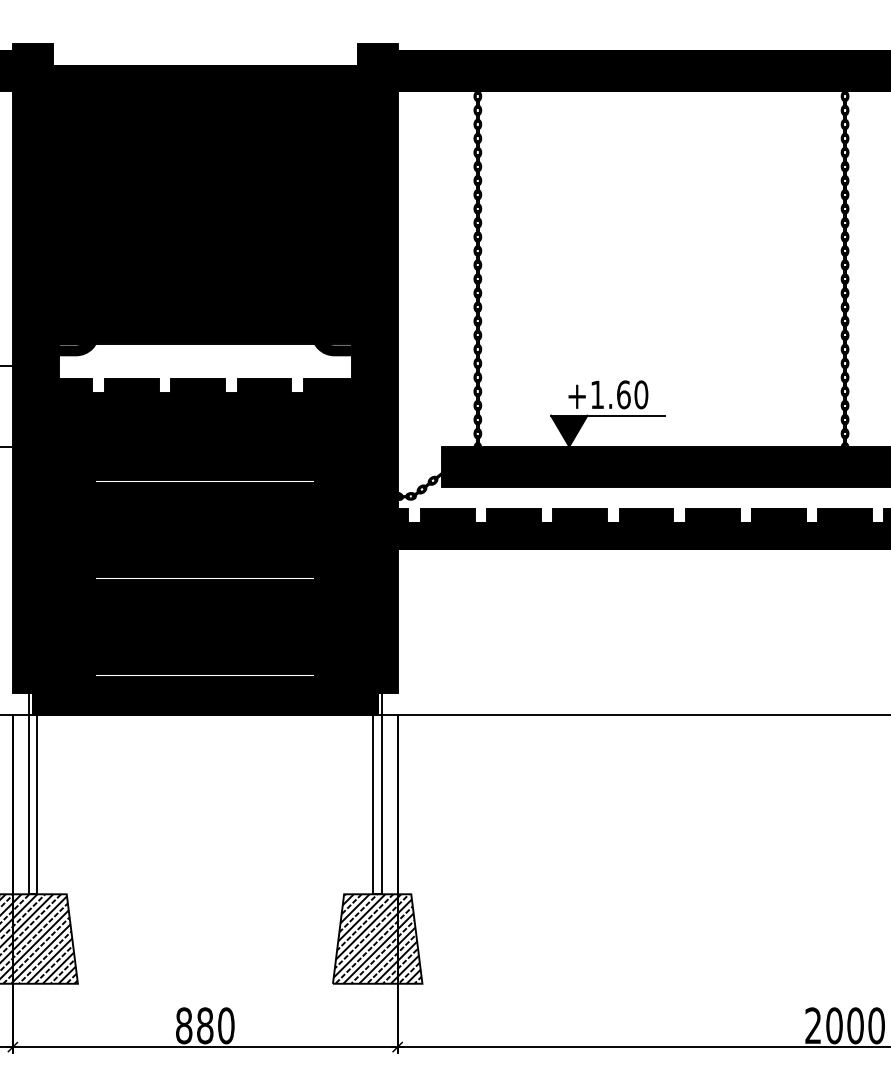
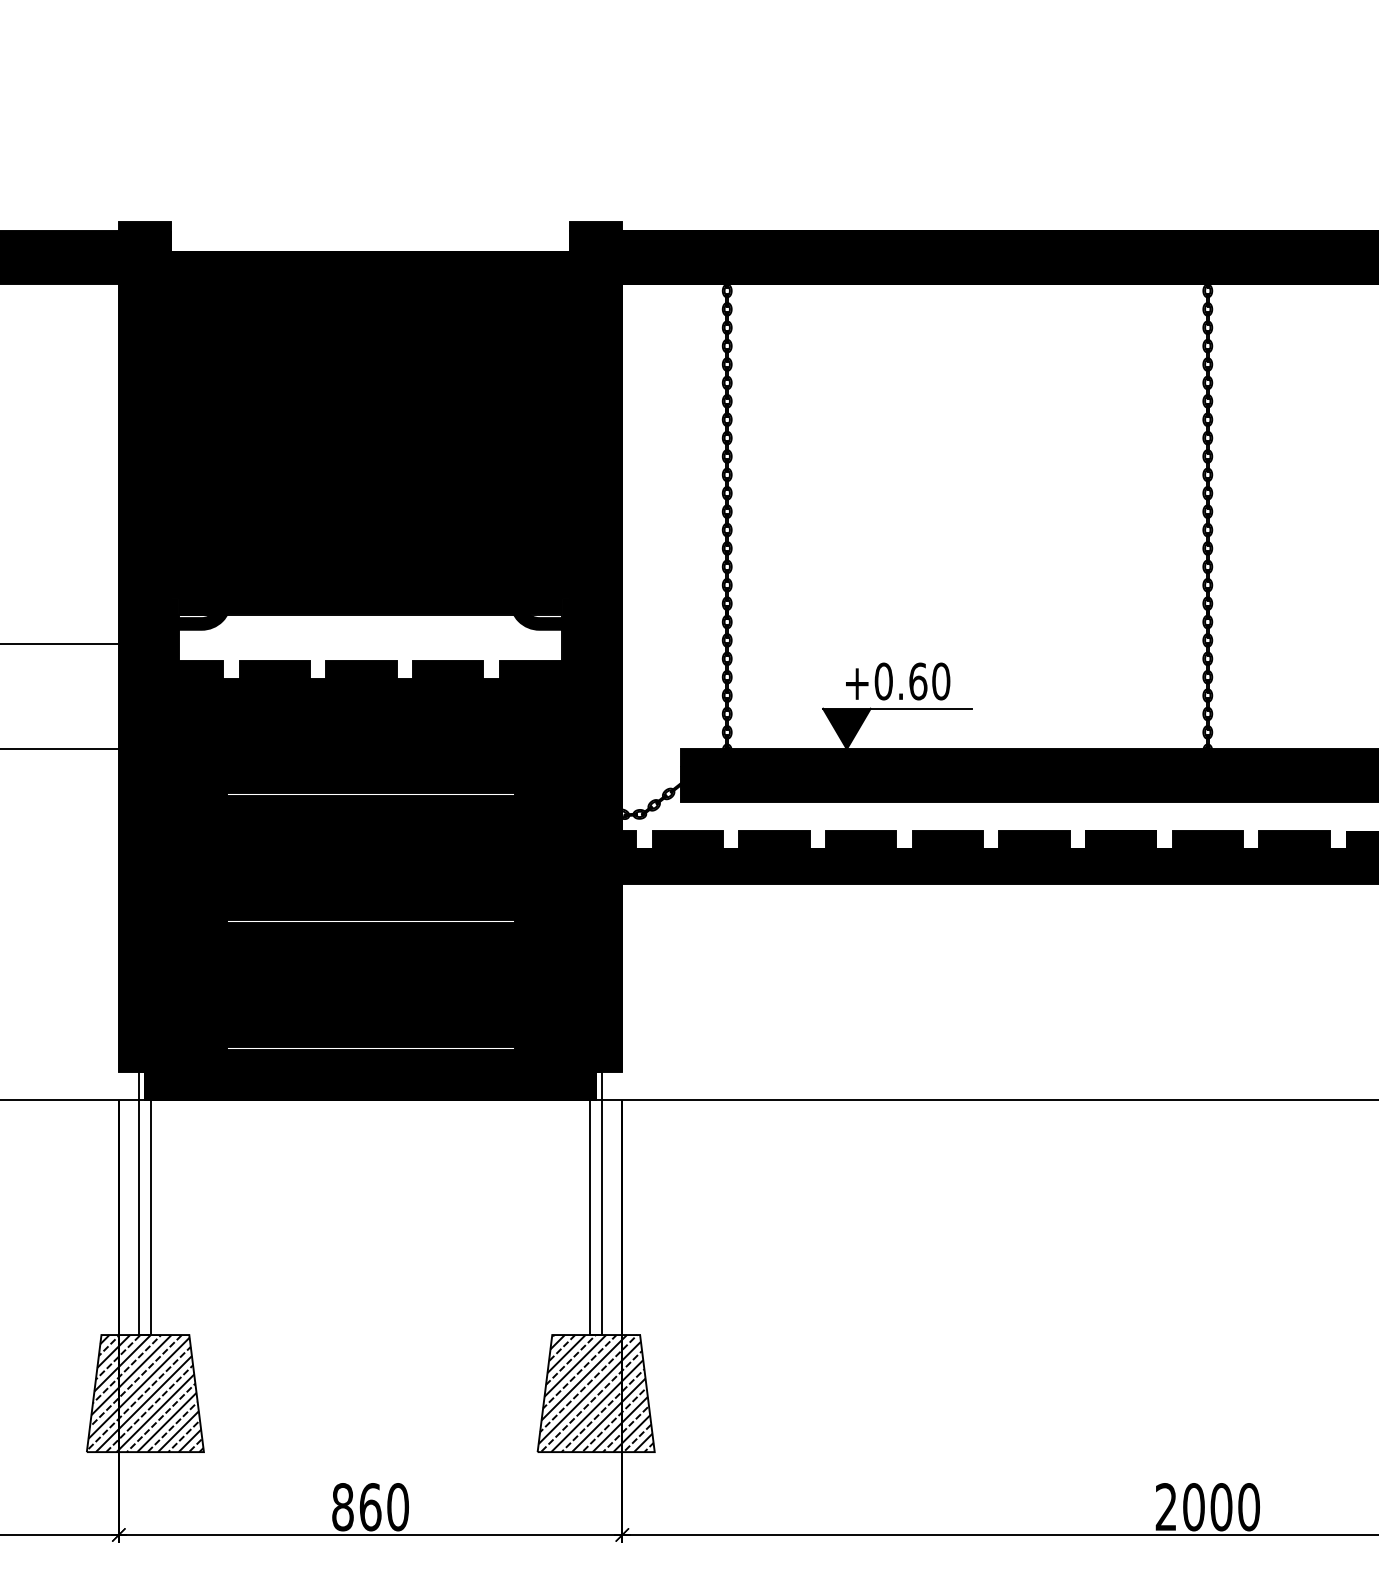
text: (597, 394) -> (883, 681), +1.60 -> +0.60
text: (205, 1026) -> (370, 1507), 880 -> 860

